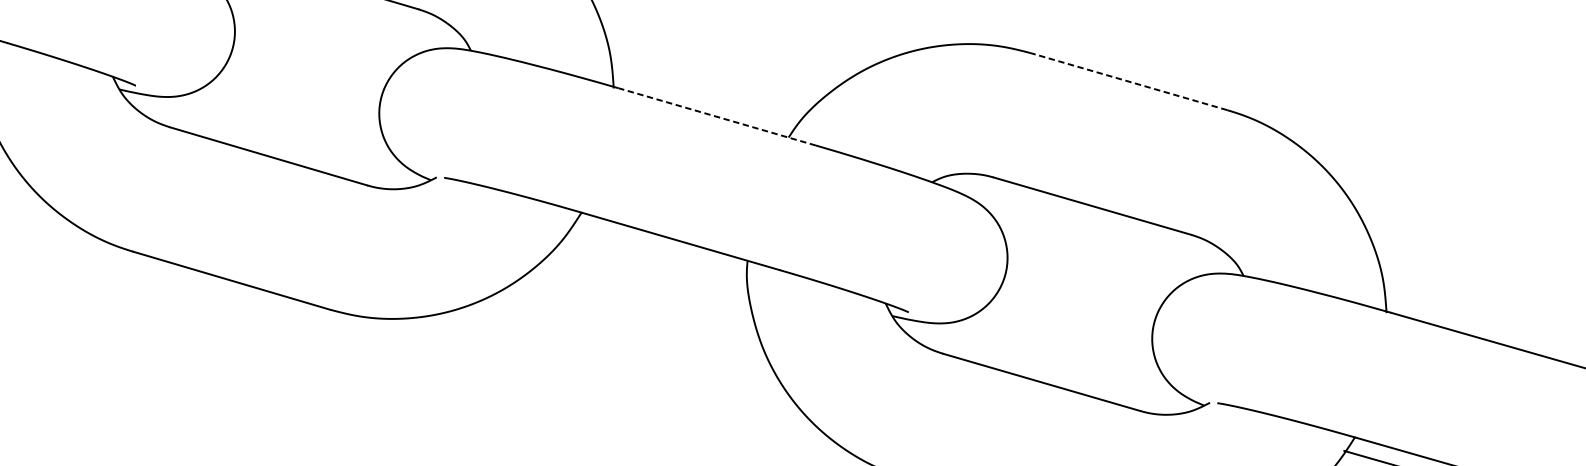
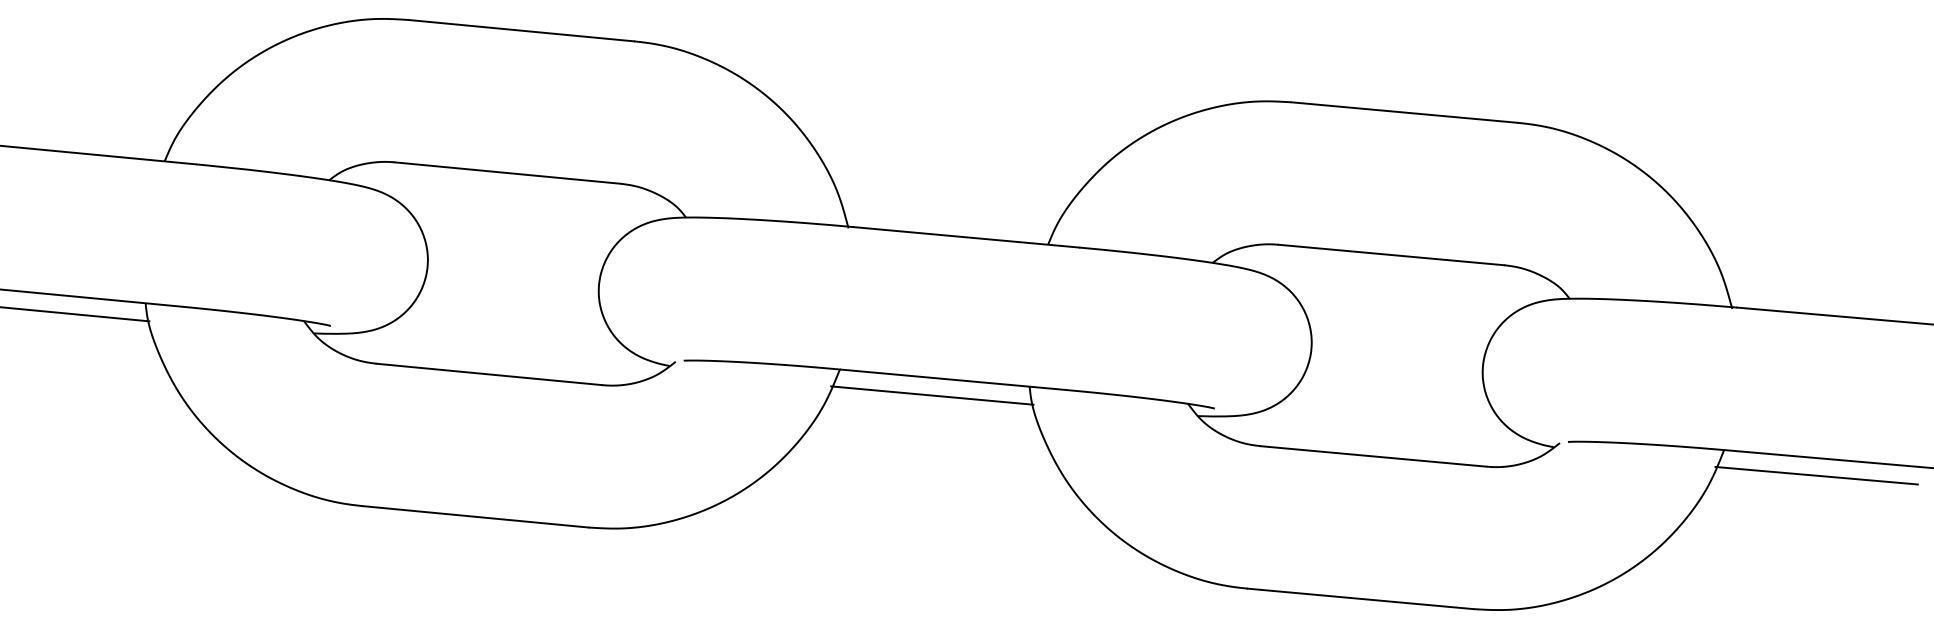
line: (1127, 81) -> (1403, 112), dashed -> solid
line: (717, 117) -> (966, 237), dashed -> solid
line: (659, 251) -> (932, 395), added

